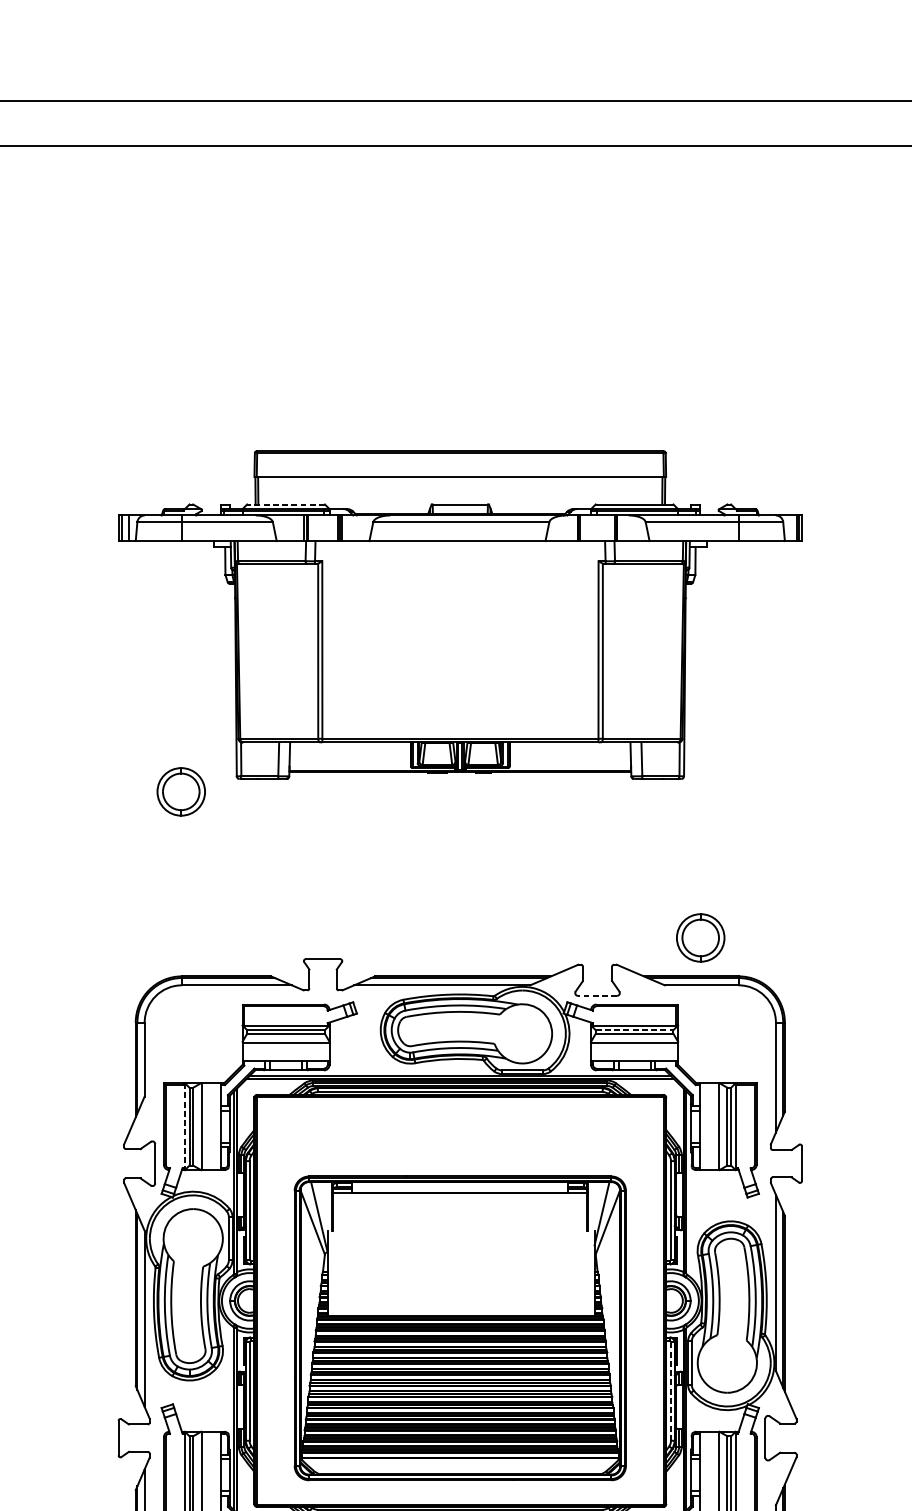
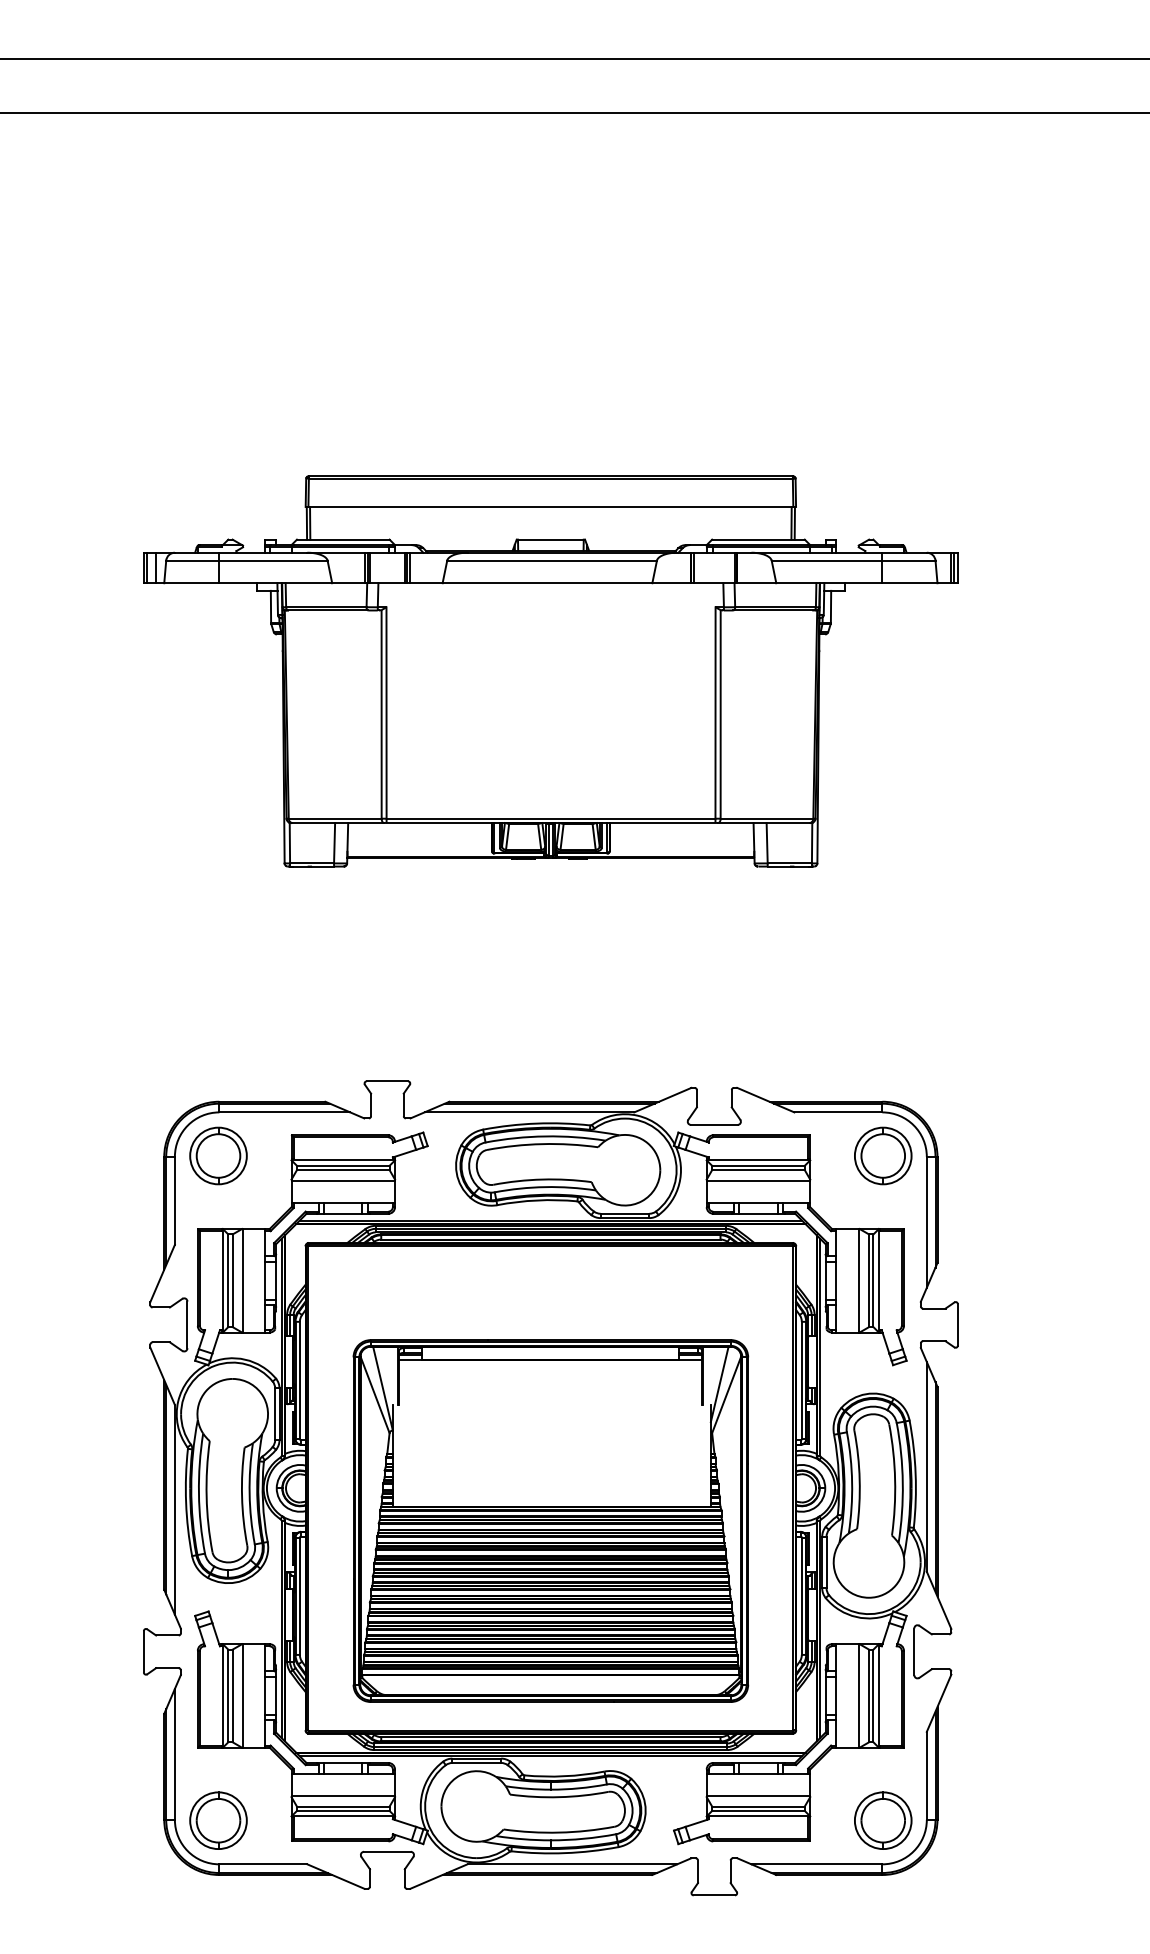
line: (285, 504) -> (342, 539), dashed -> solid
part: (181, 791) -> (218, 1155), moved
part: (700, 937) -> (883, 1155), moved
line: (596, 995) -> (713, 1124), dashed -> solid
line: (634, 1029) -> (758, 1165), dashed -> solid
line: (184, 1126) -> (222, 1280), dashed -> solid
line: (670, 1391) -> (801, 1596), dashed -> solid

